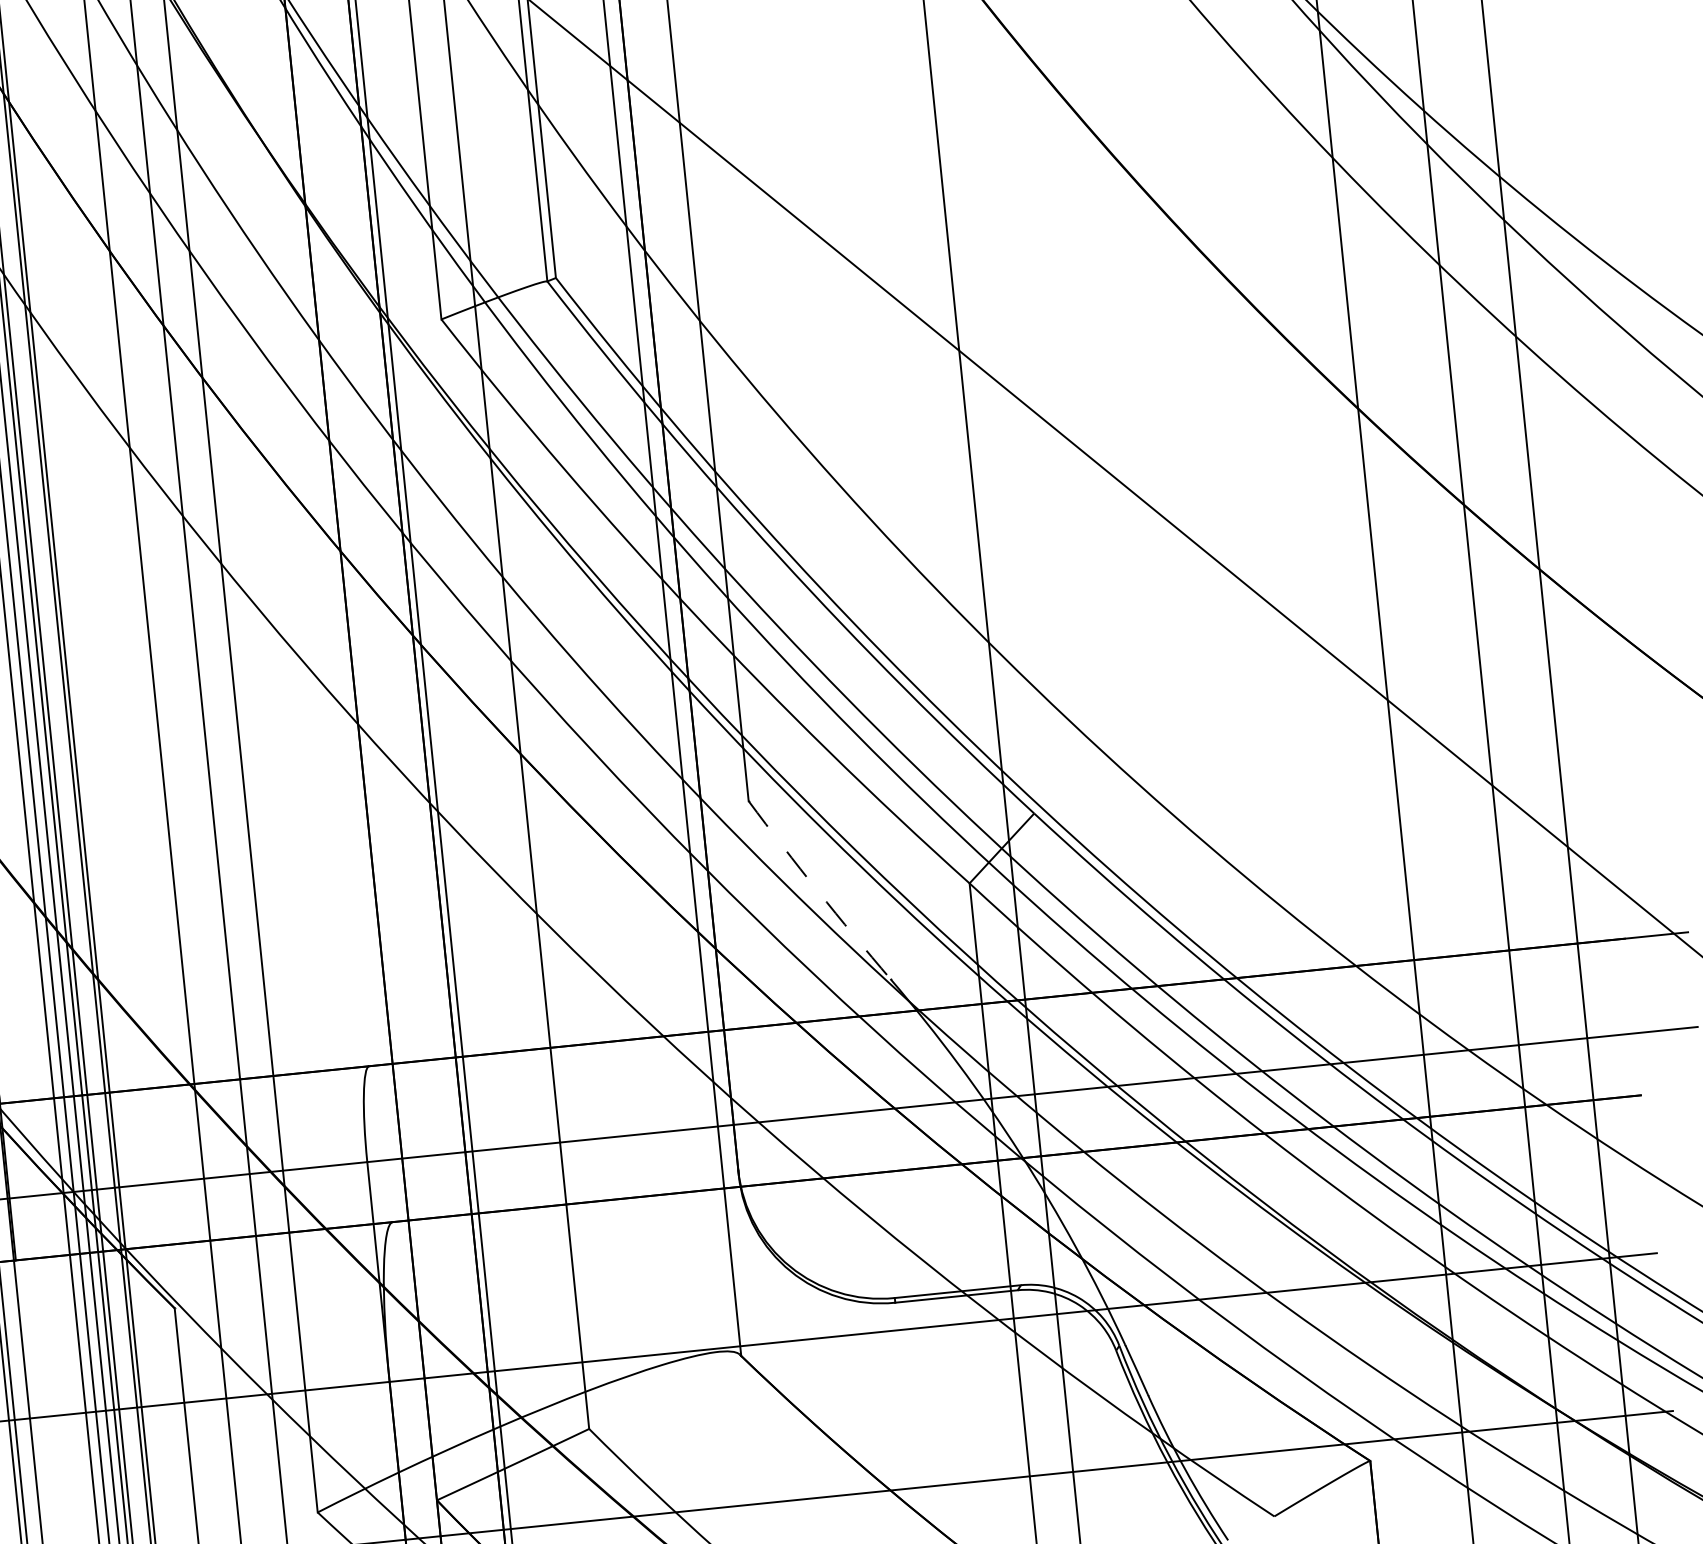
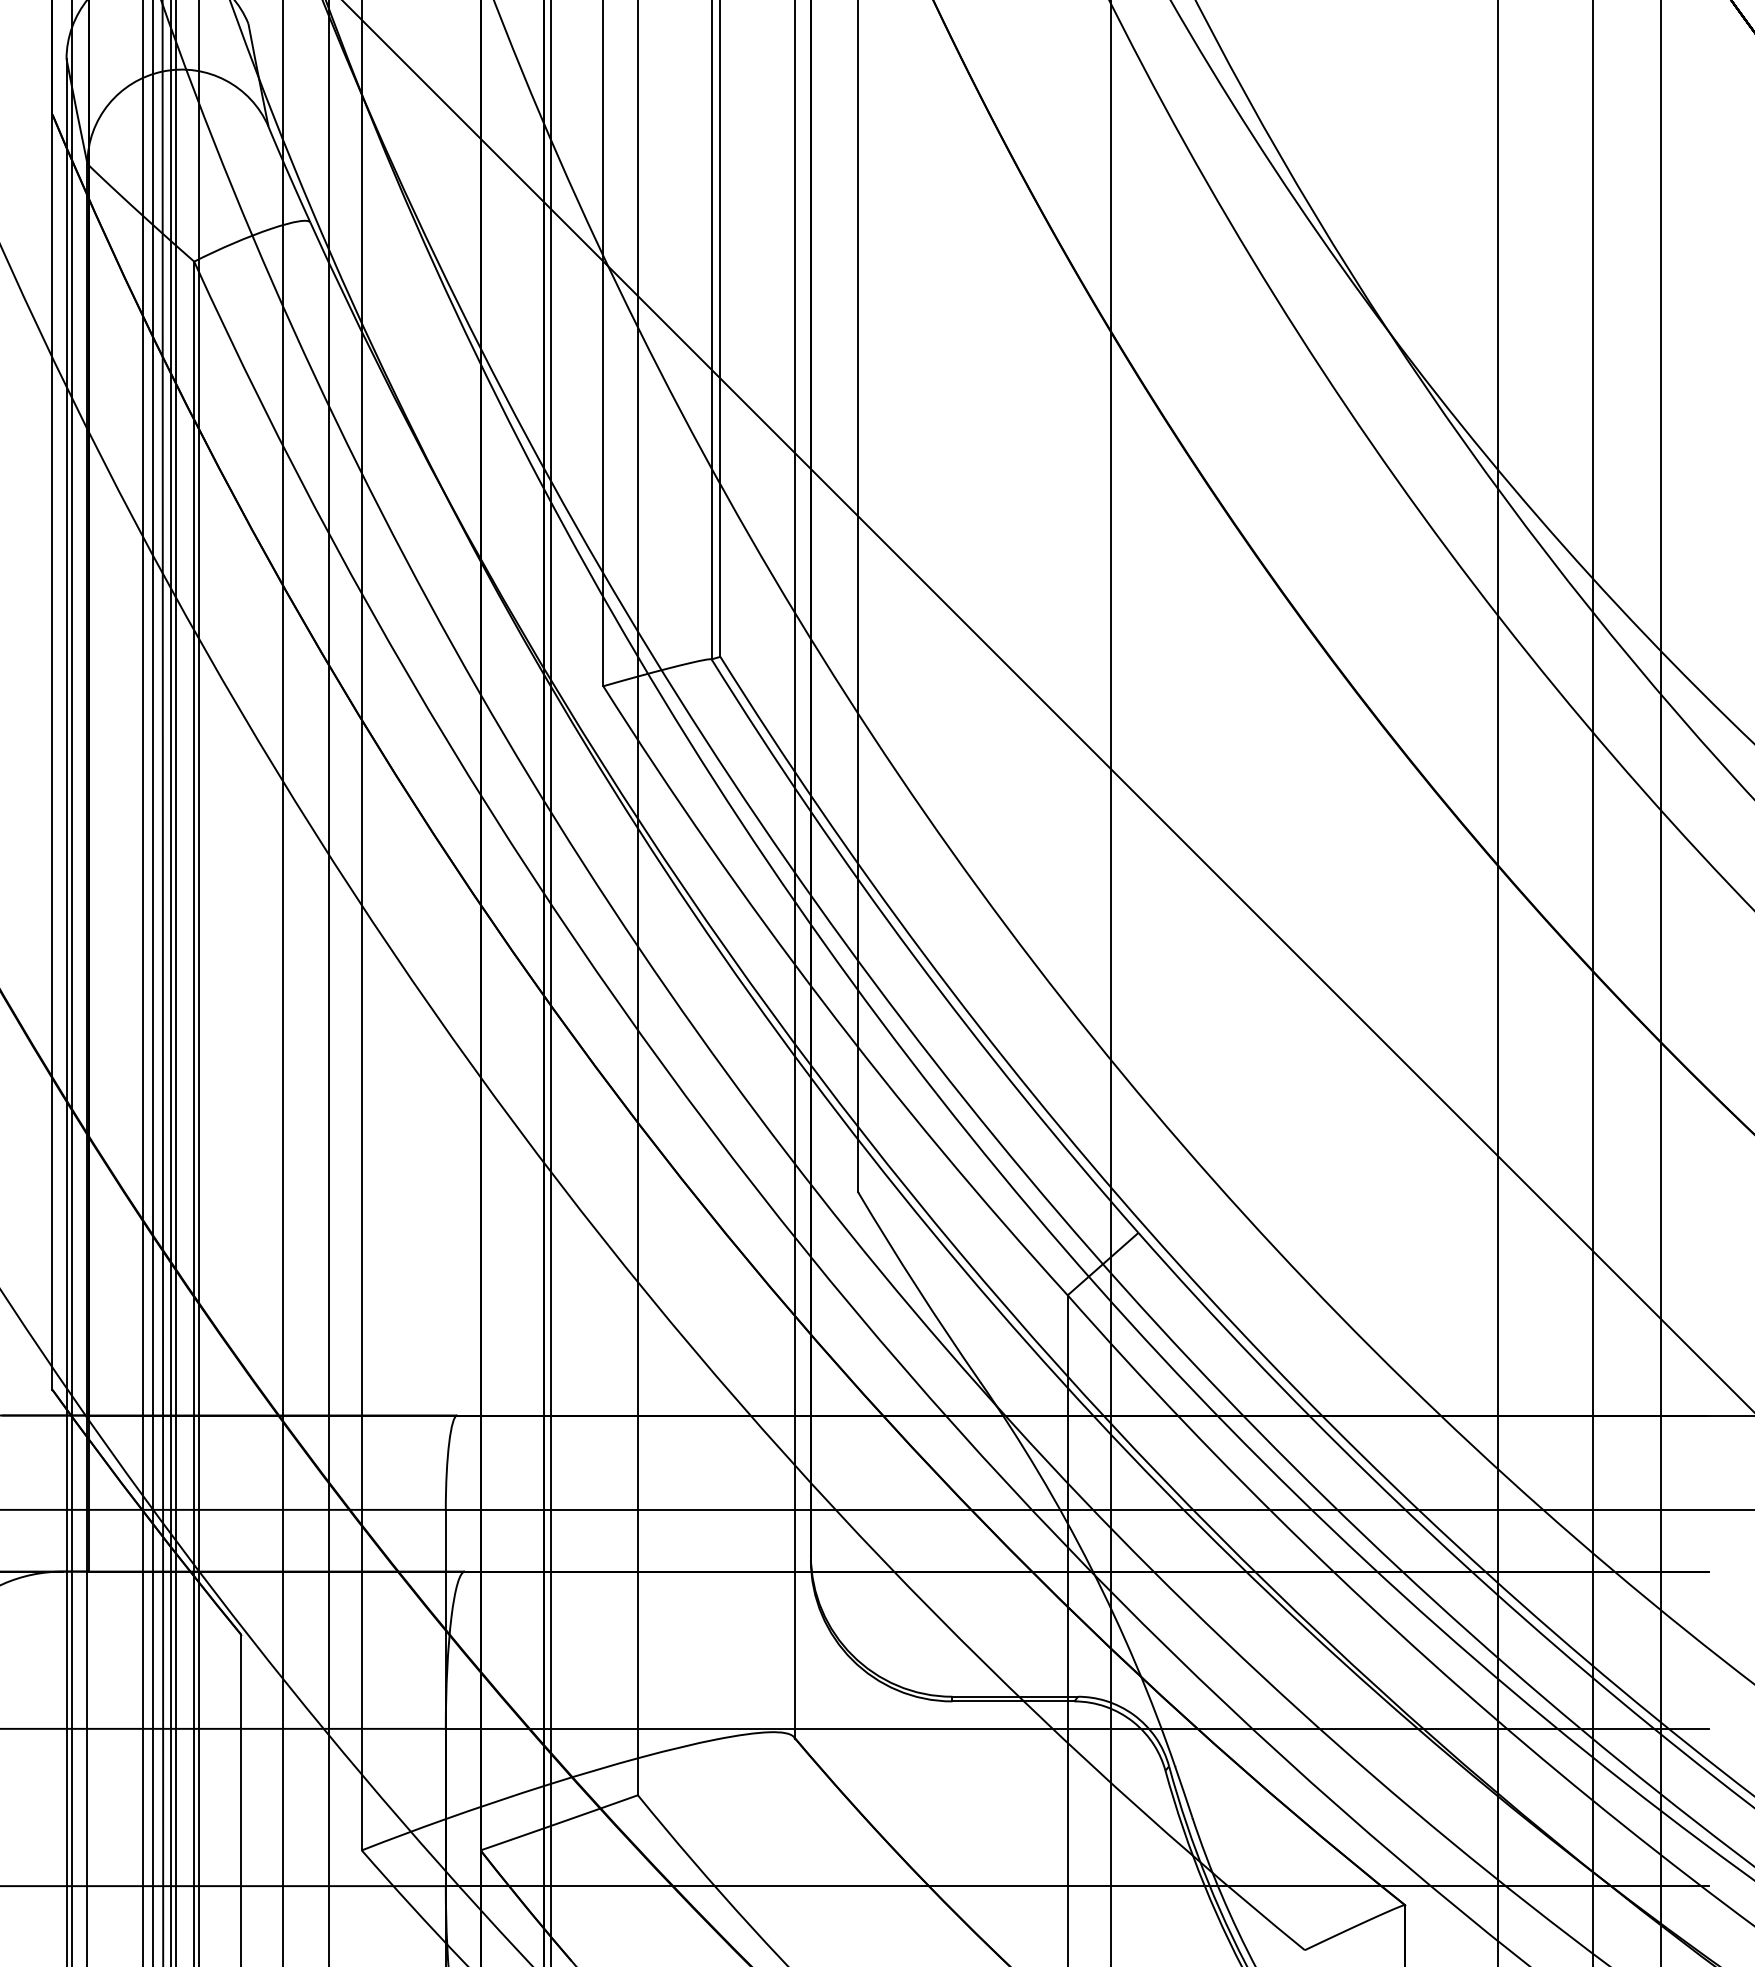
arc: (818, 890) -> (917, 1287), dashed -> solid

